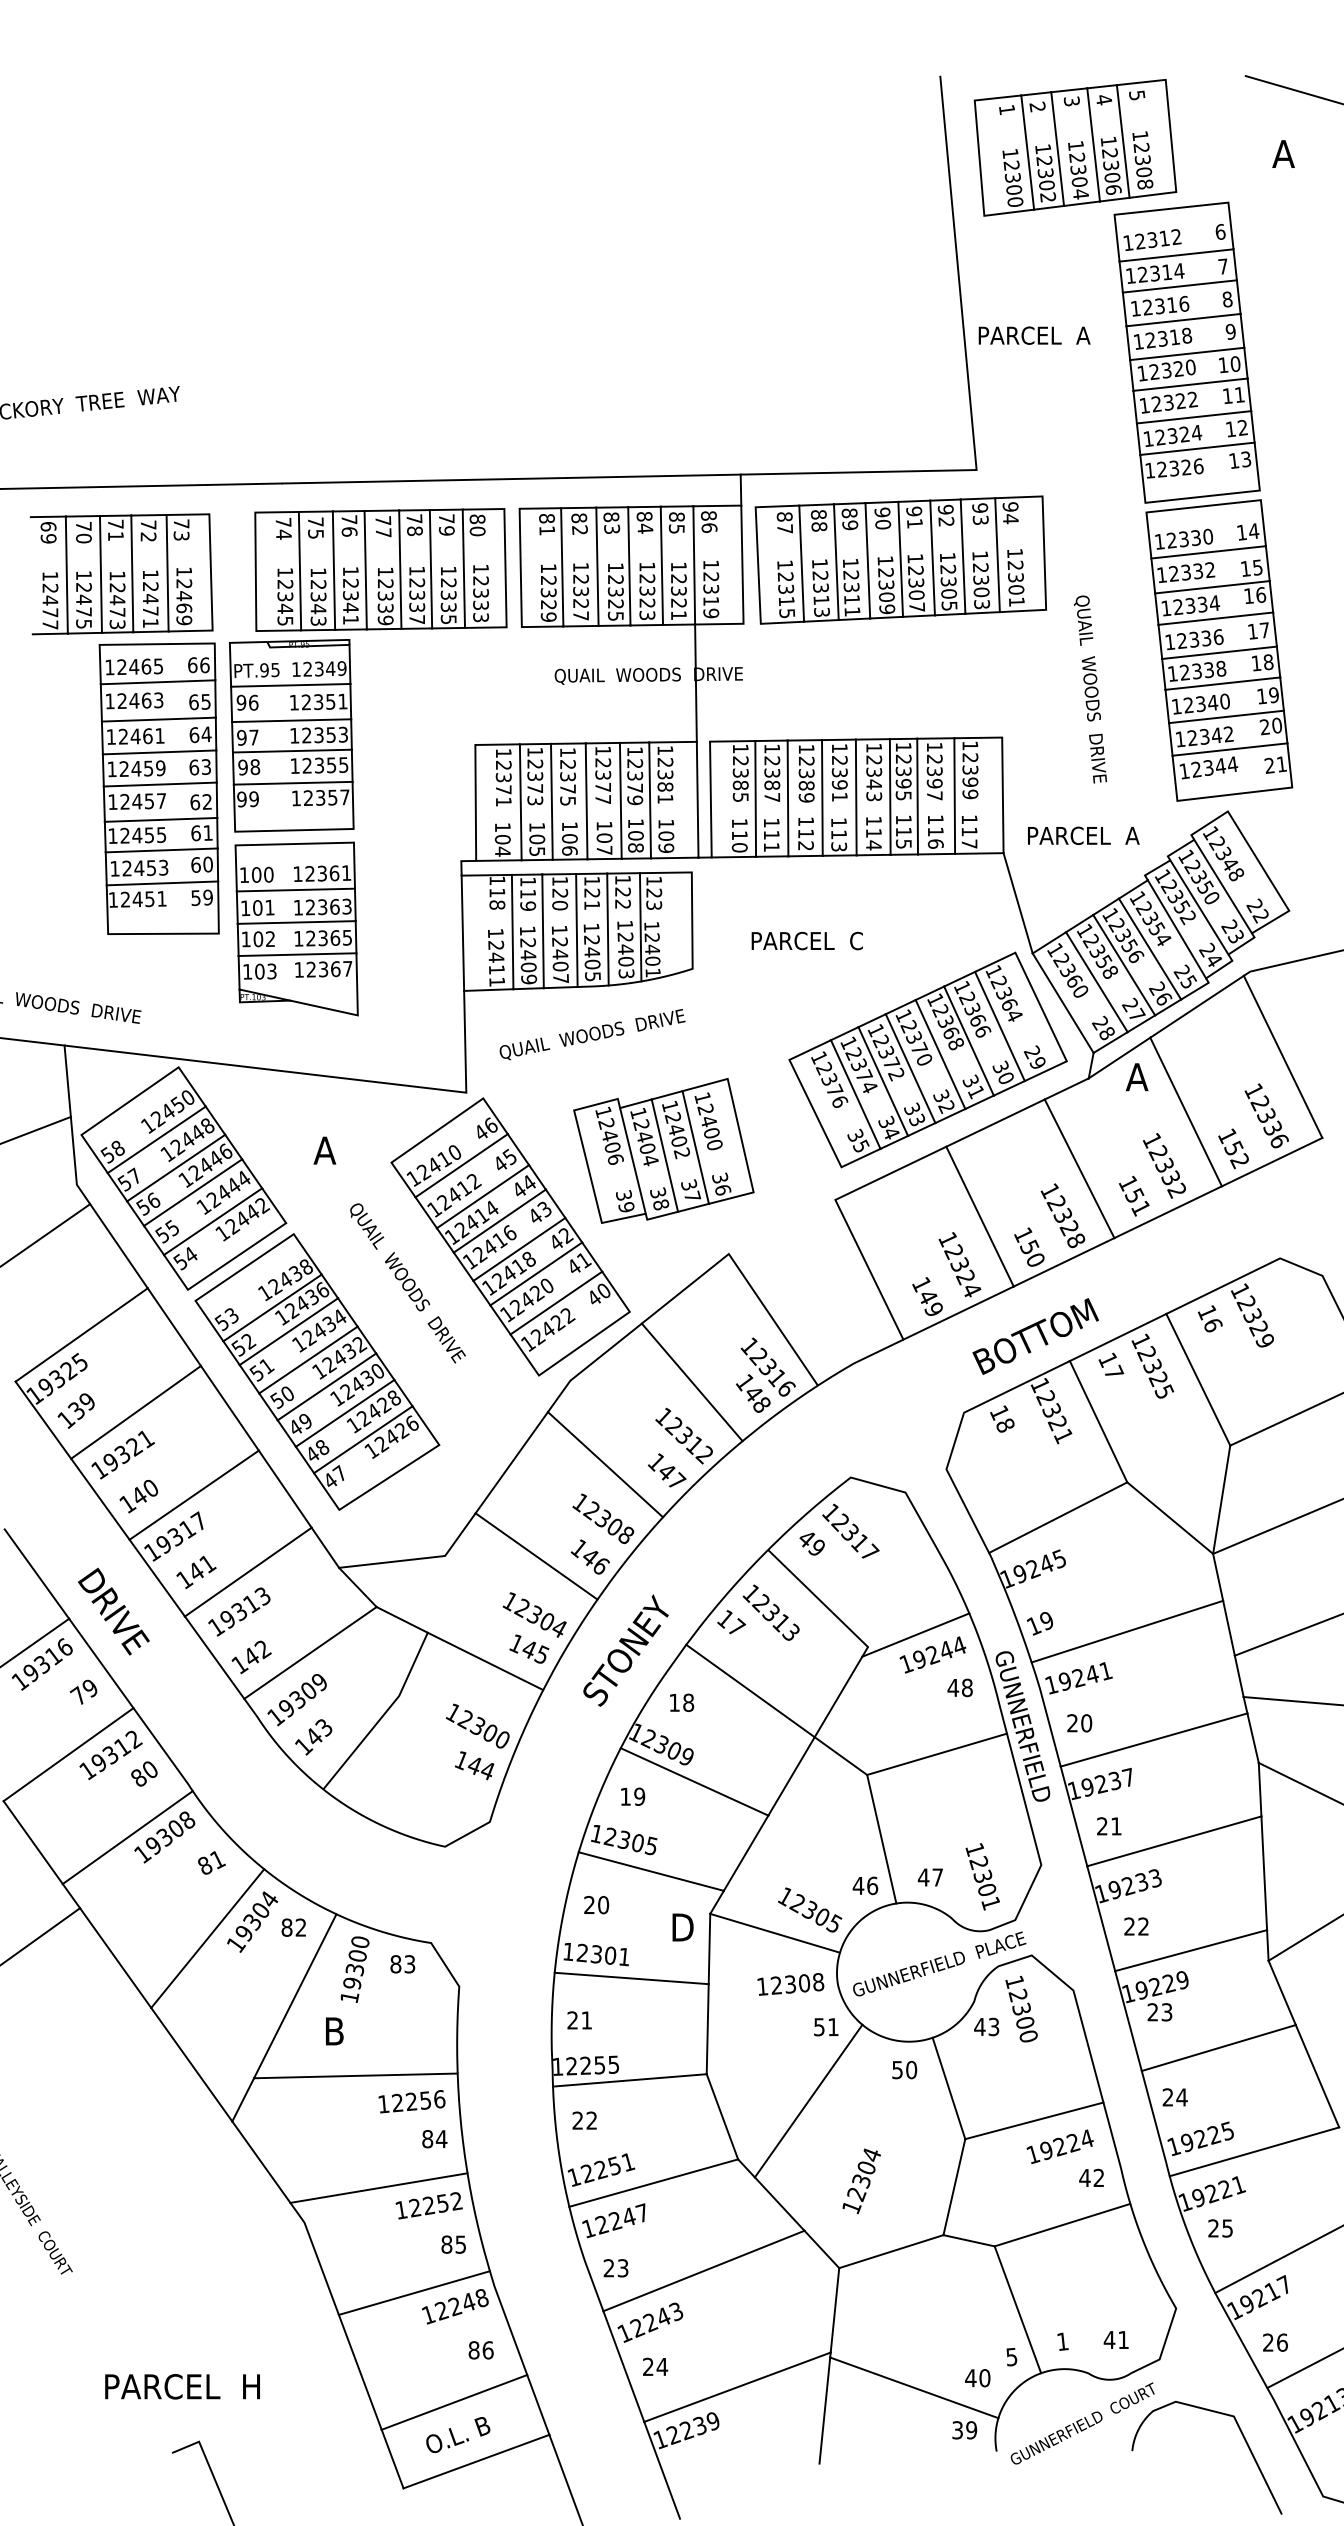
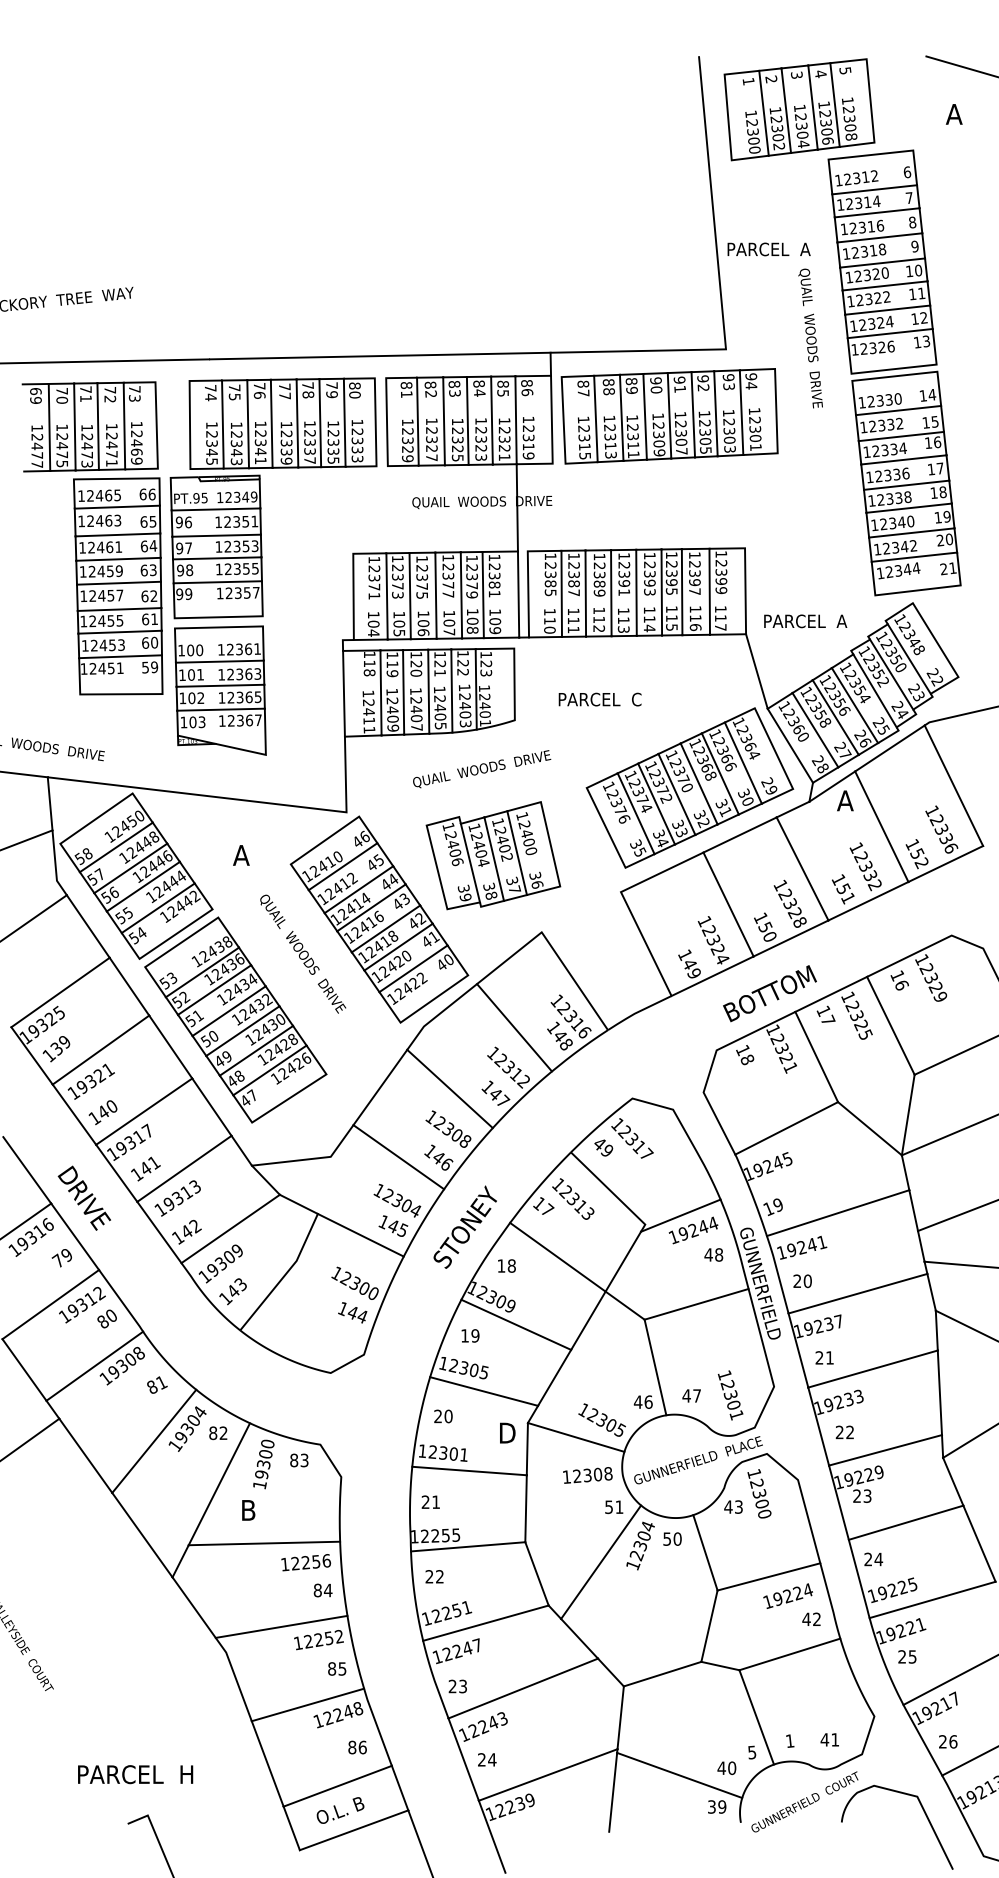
text: (1090, 689) -> (810, 338), moved
text: (874, 784) -> (650, 583), 12343 -> 12393
text: (592, 1034) -> (482, 769), moved
text: (861, 2181) -> (640, 1546), moved

